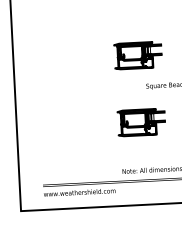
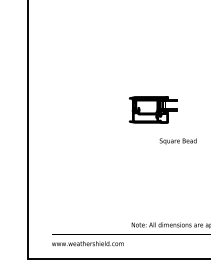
part: (140, 122) -> (152, 176), removed

